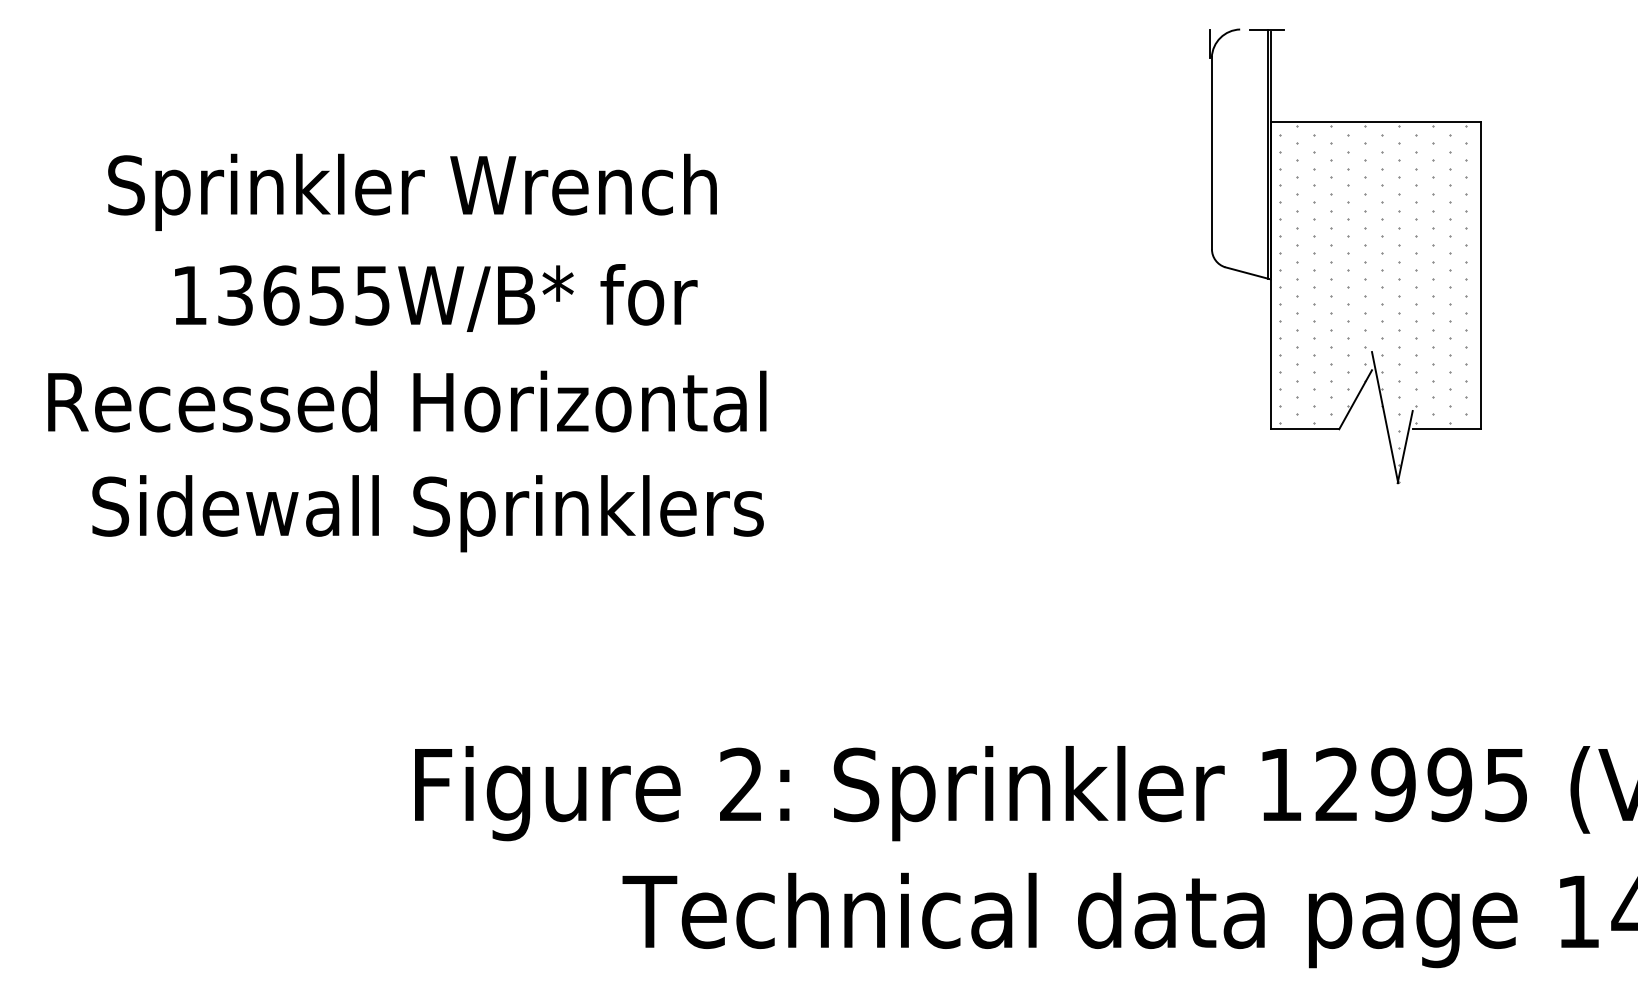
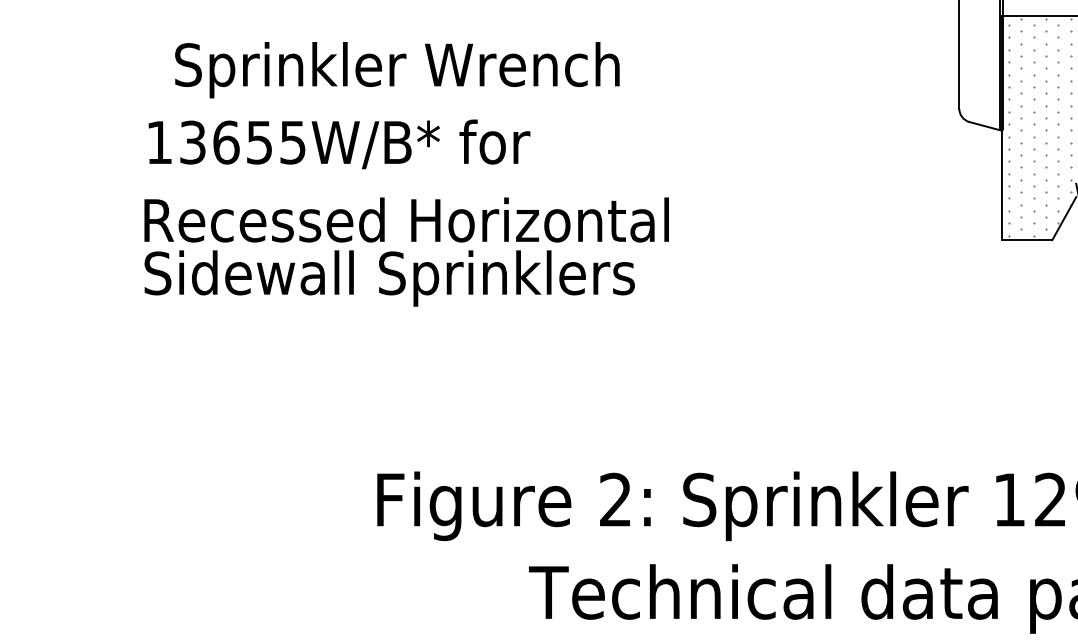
text: (412, 191) -> (397, 69), moved
text: (436, 297) -> (339, 144), moved
text: (407, 401) -> (406, 219), moved
text: (427, 513) -> (389, 278), moved

